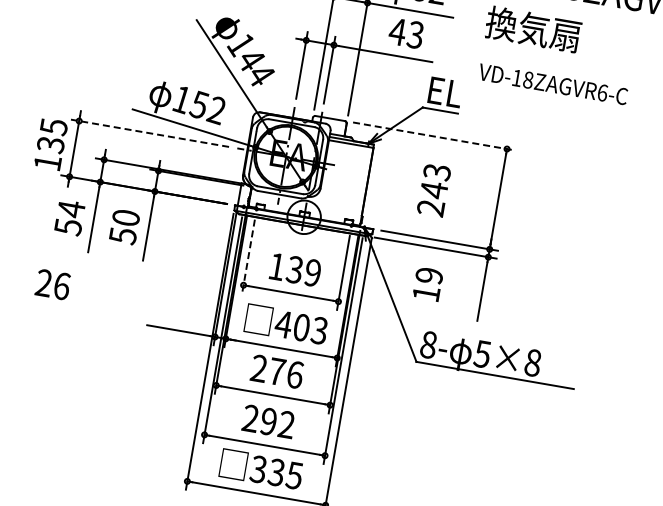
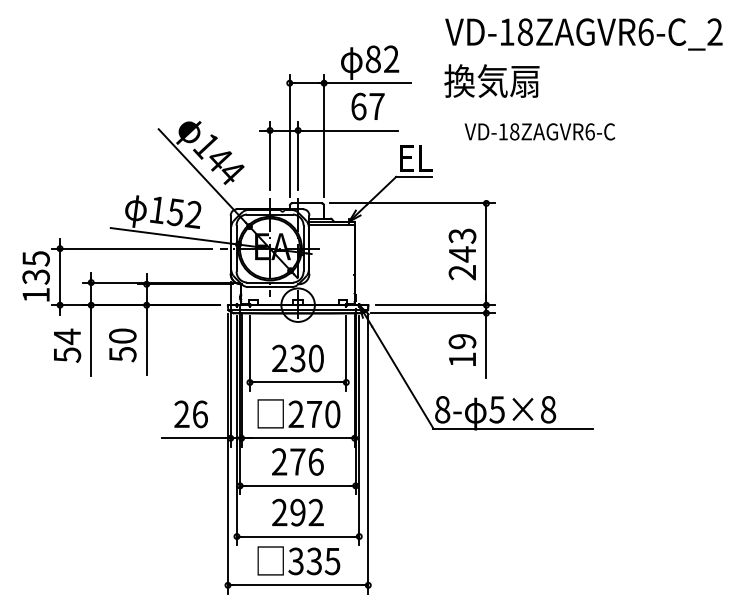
text: (406, 33) -> (367, 106), 43 -> 67
text: (552, 83) -> (539, 131), moved
line: (149, 133) -> (131, 248), dashed -> solid
line: (434, 136) -> (412, 203), dashed -> solid
text: (434, 190) -> (462, 254), moved
line: (248, 256) -> (249, 353), dashed -> solid
text: (294, 269) -> (297, 358), 139 -> 230
text: (428, 283) -> (462, 349), moved
text: (52, 284) -> (190, 414), moved
text: (300, 327) -> (313, 414), 403 -> 270

